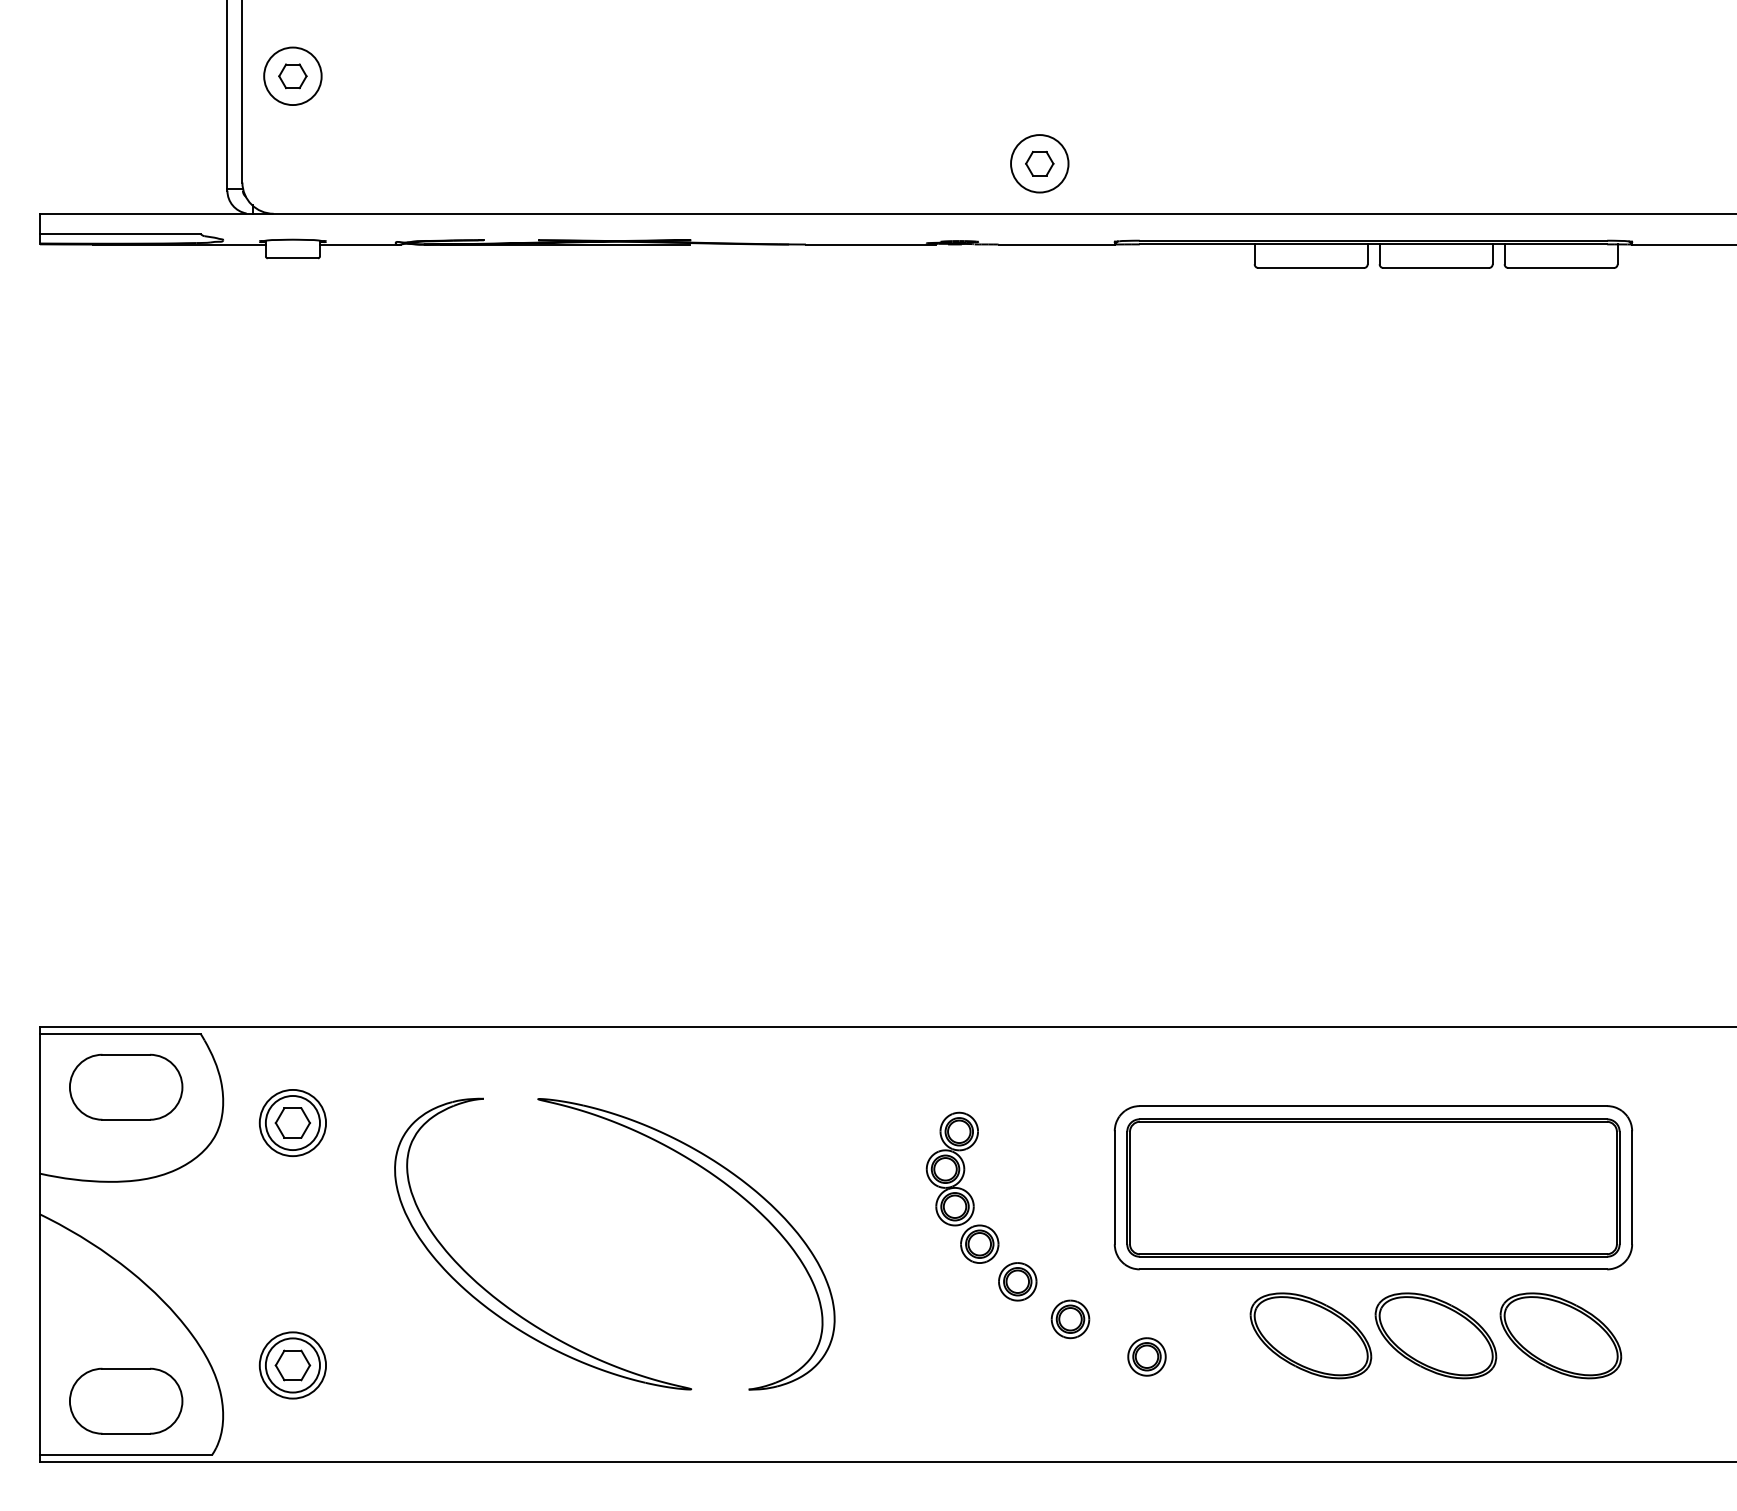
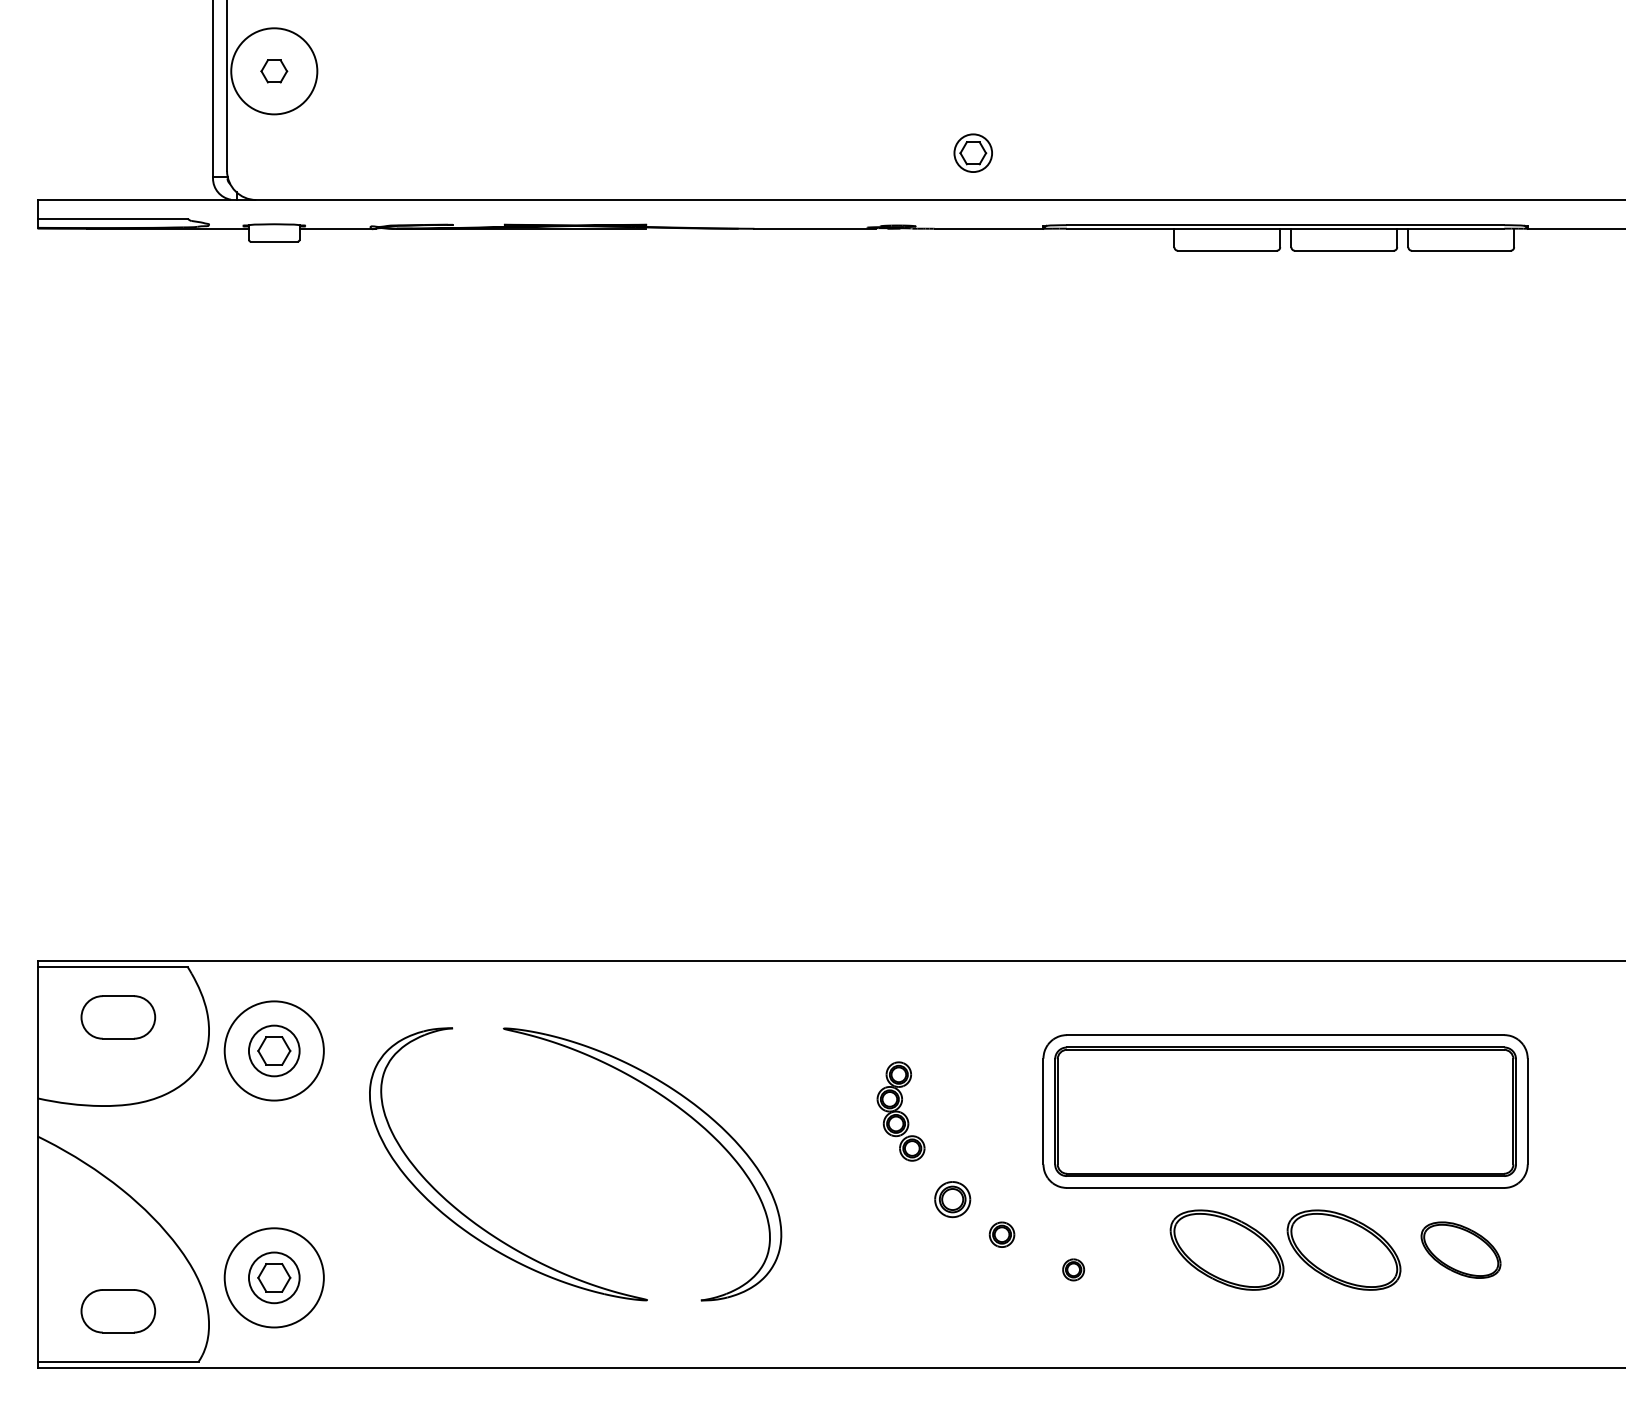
circle: (292, 76) -> (273, 71), size x1.6
circle: (1039, 163) -> (973, 152), size x0.7
part: (126, 1086) -> (118, 1016), size x0.7
circle: (292, 1122) -> (273, 1050), size x1.6
part: (962, 1187) -> (900, 1111), size x0.7
part: (1070, 1319) -> (1002, 1234), size x0.7
part: (1560, 1335) -> (1460, 1249), size x0.7
part: (1146, 1356) -> (1073, 1269), size x0.6
circle: (292, 1365) -> (273, 1277), size x1.6
part: (126, 1400) -> (118, 1310), size x0.7

